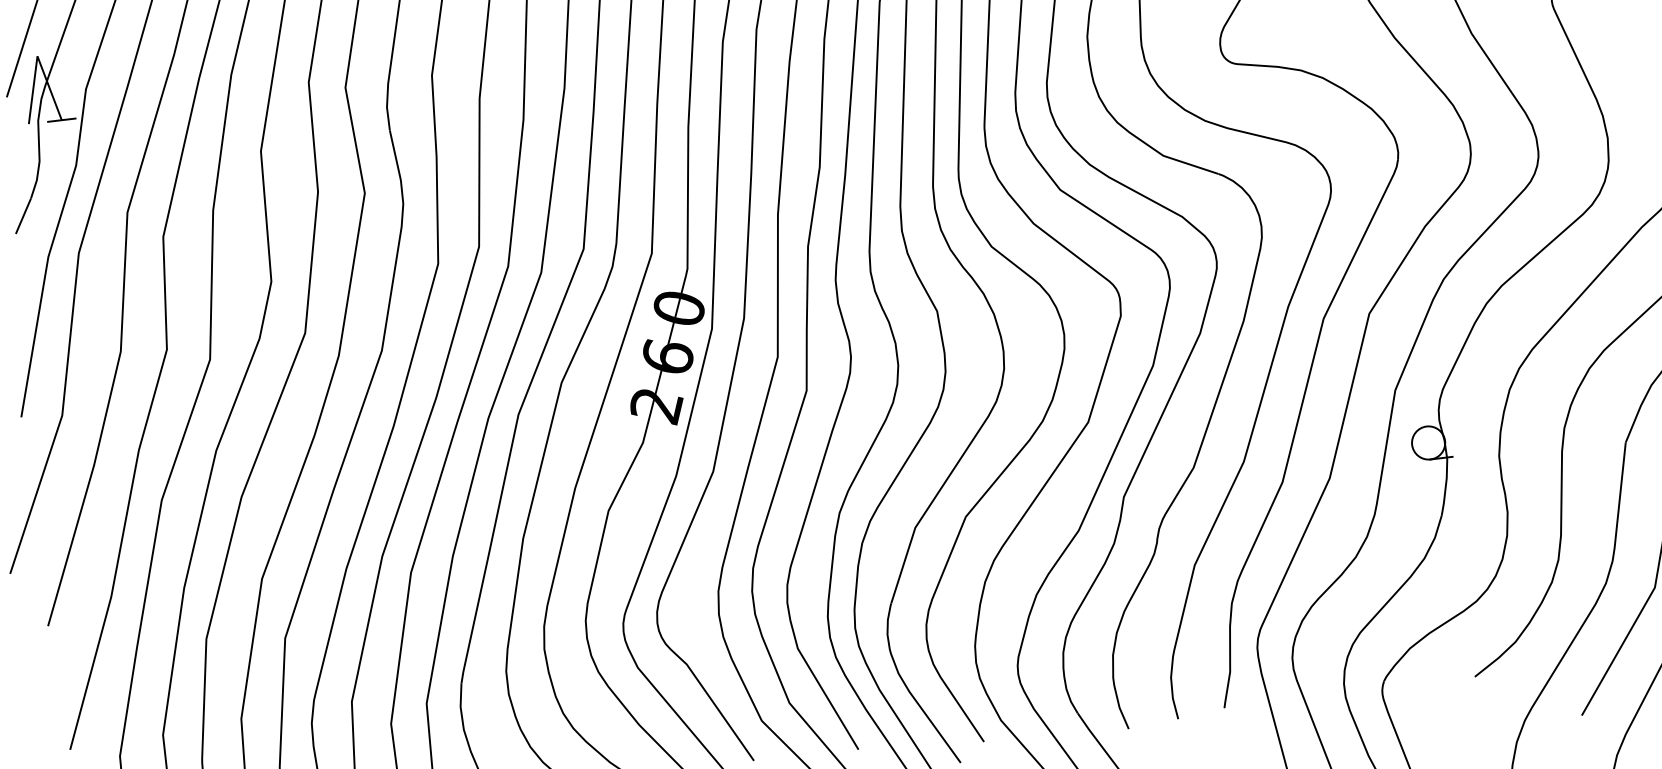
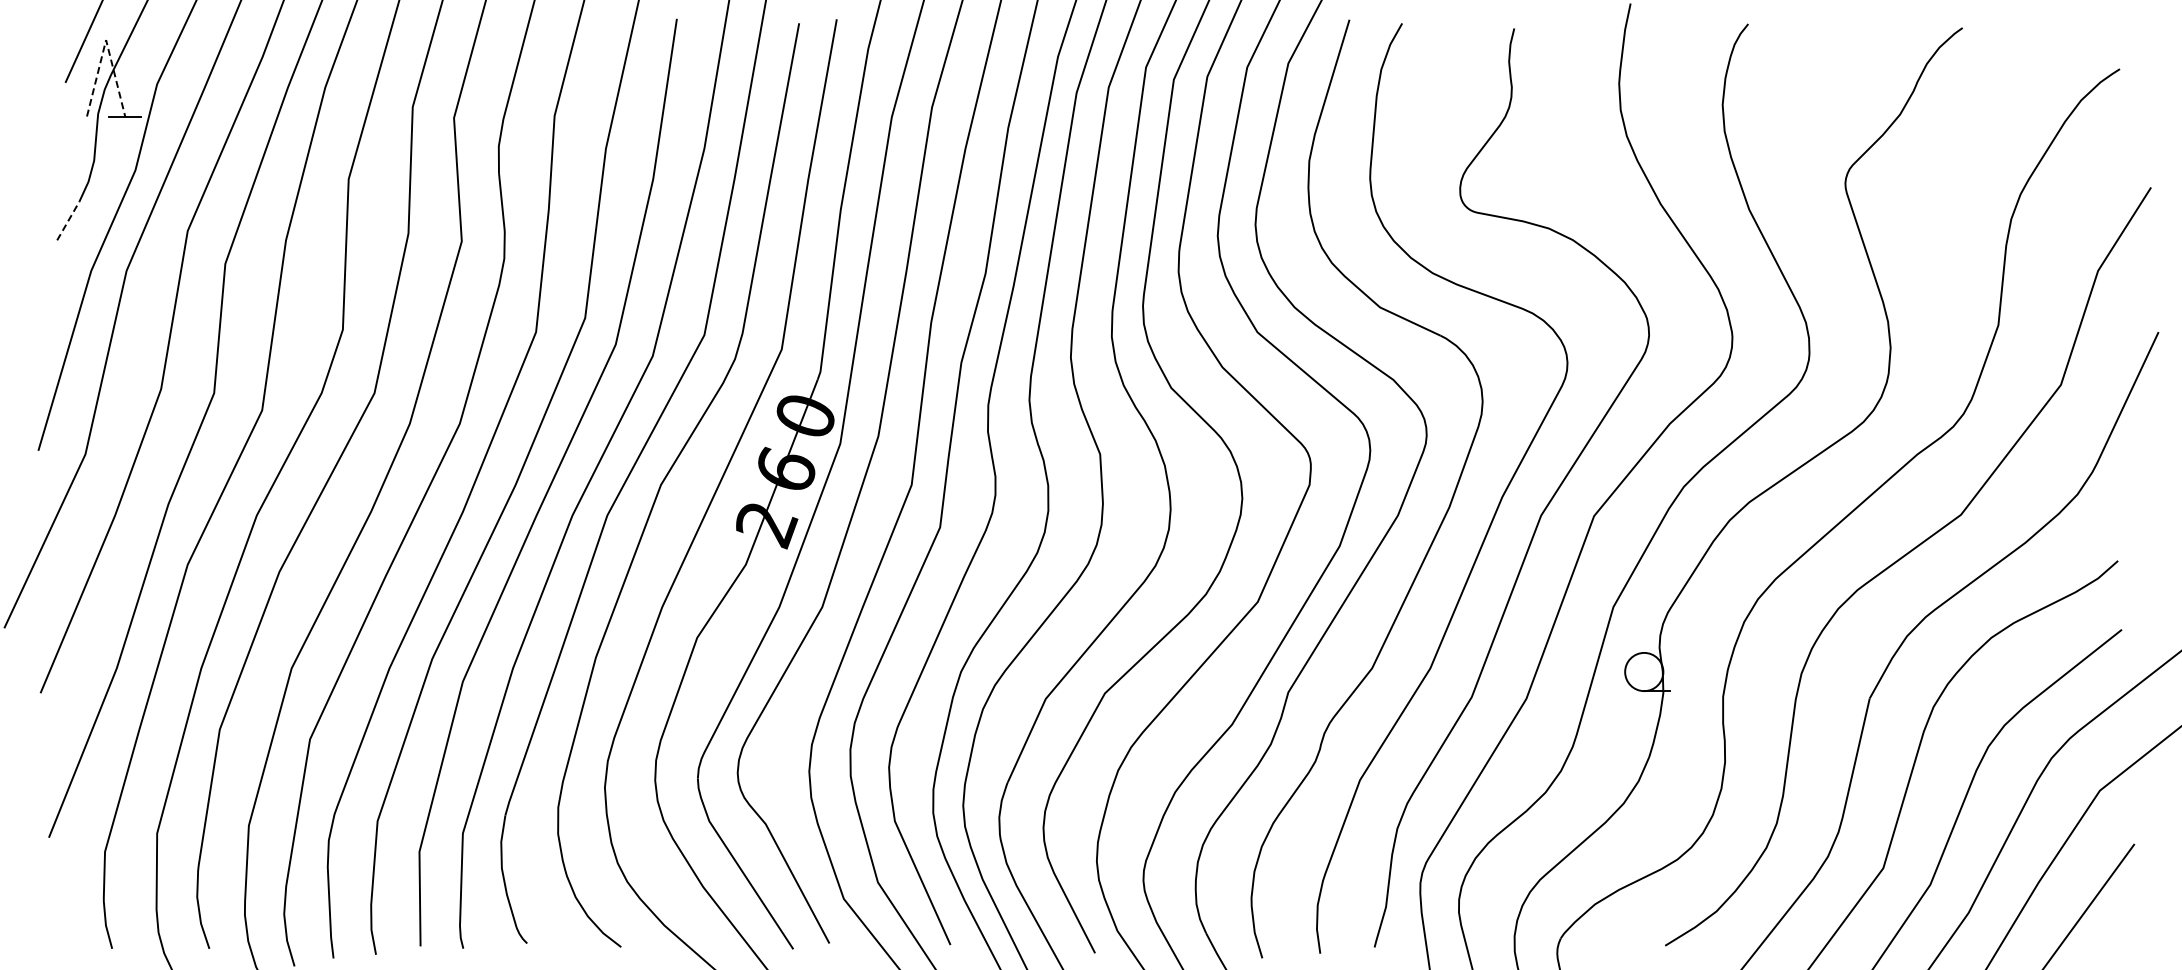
line: (37, 56) -> (106, 40), solid -> dashed
line: (23, 215) -> (68, 220), solid -> dashed

